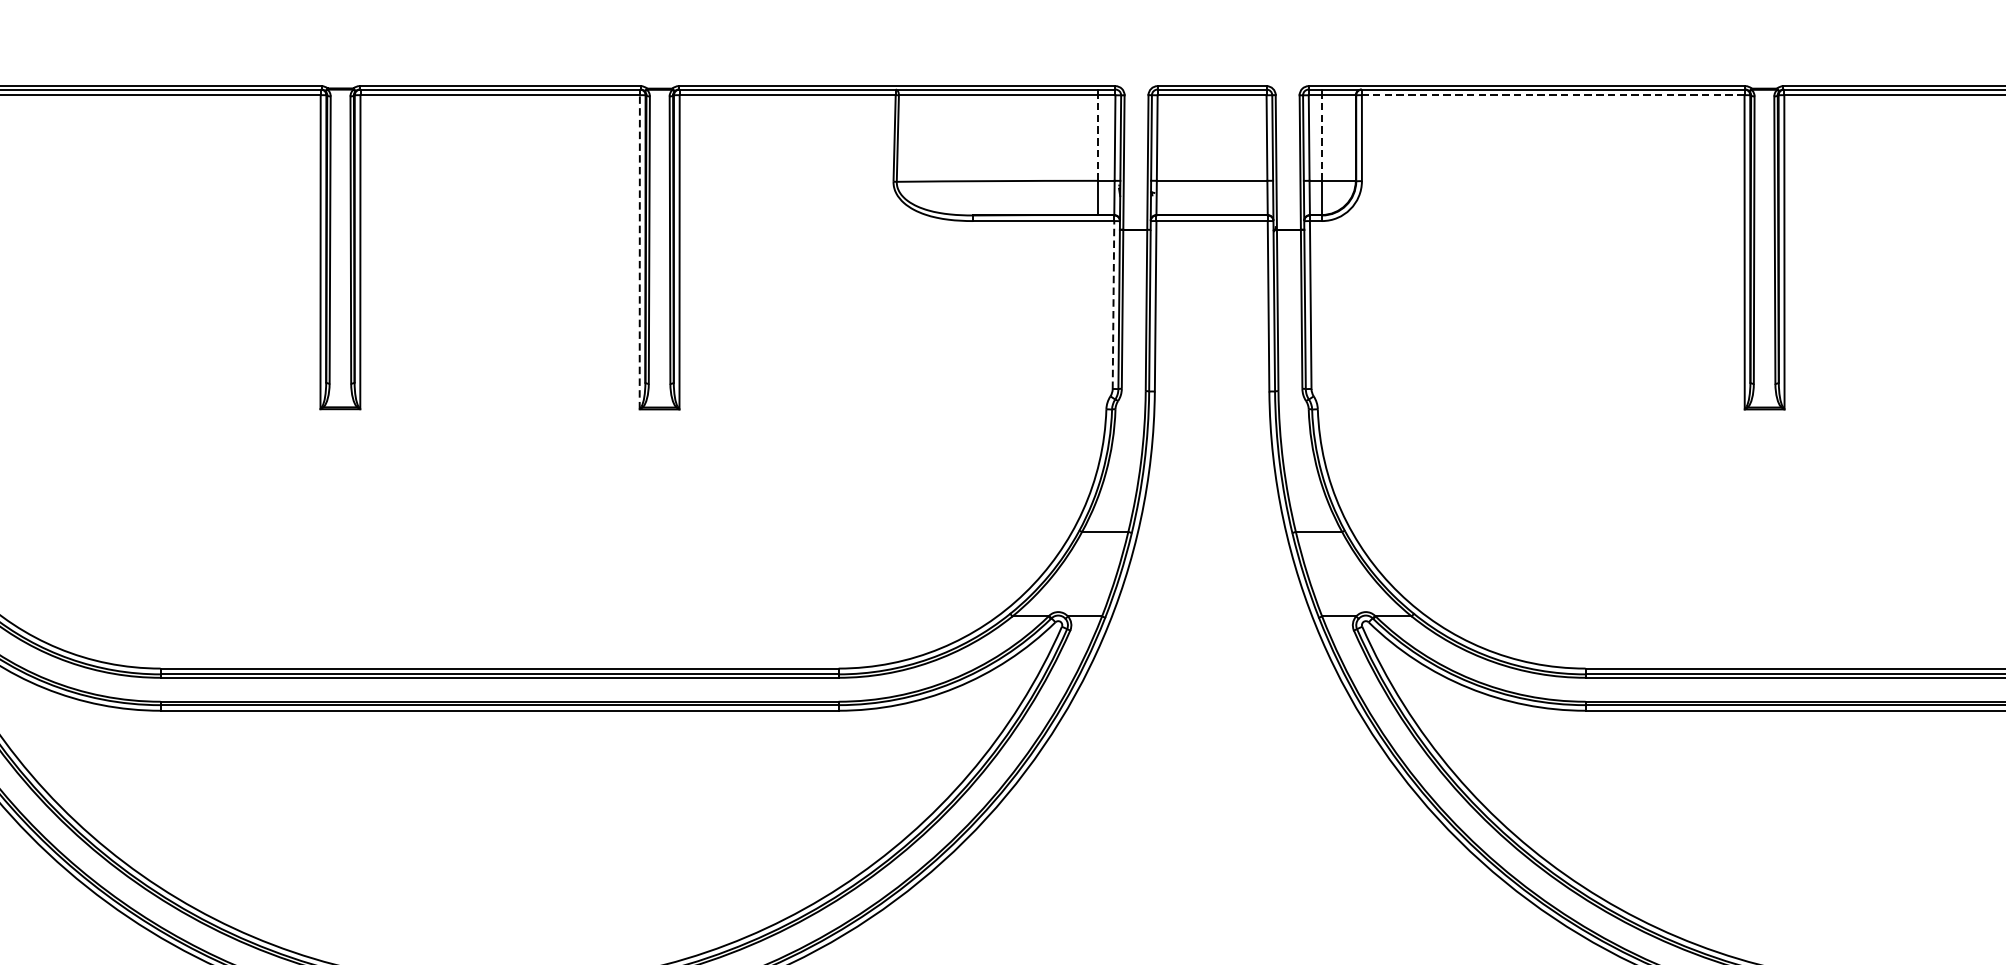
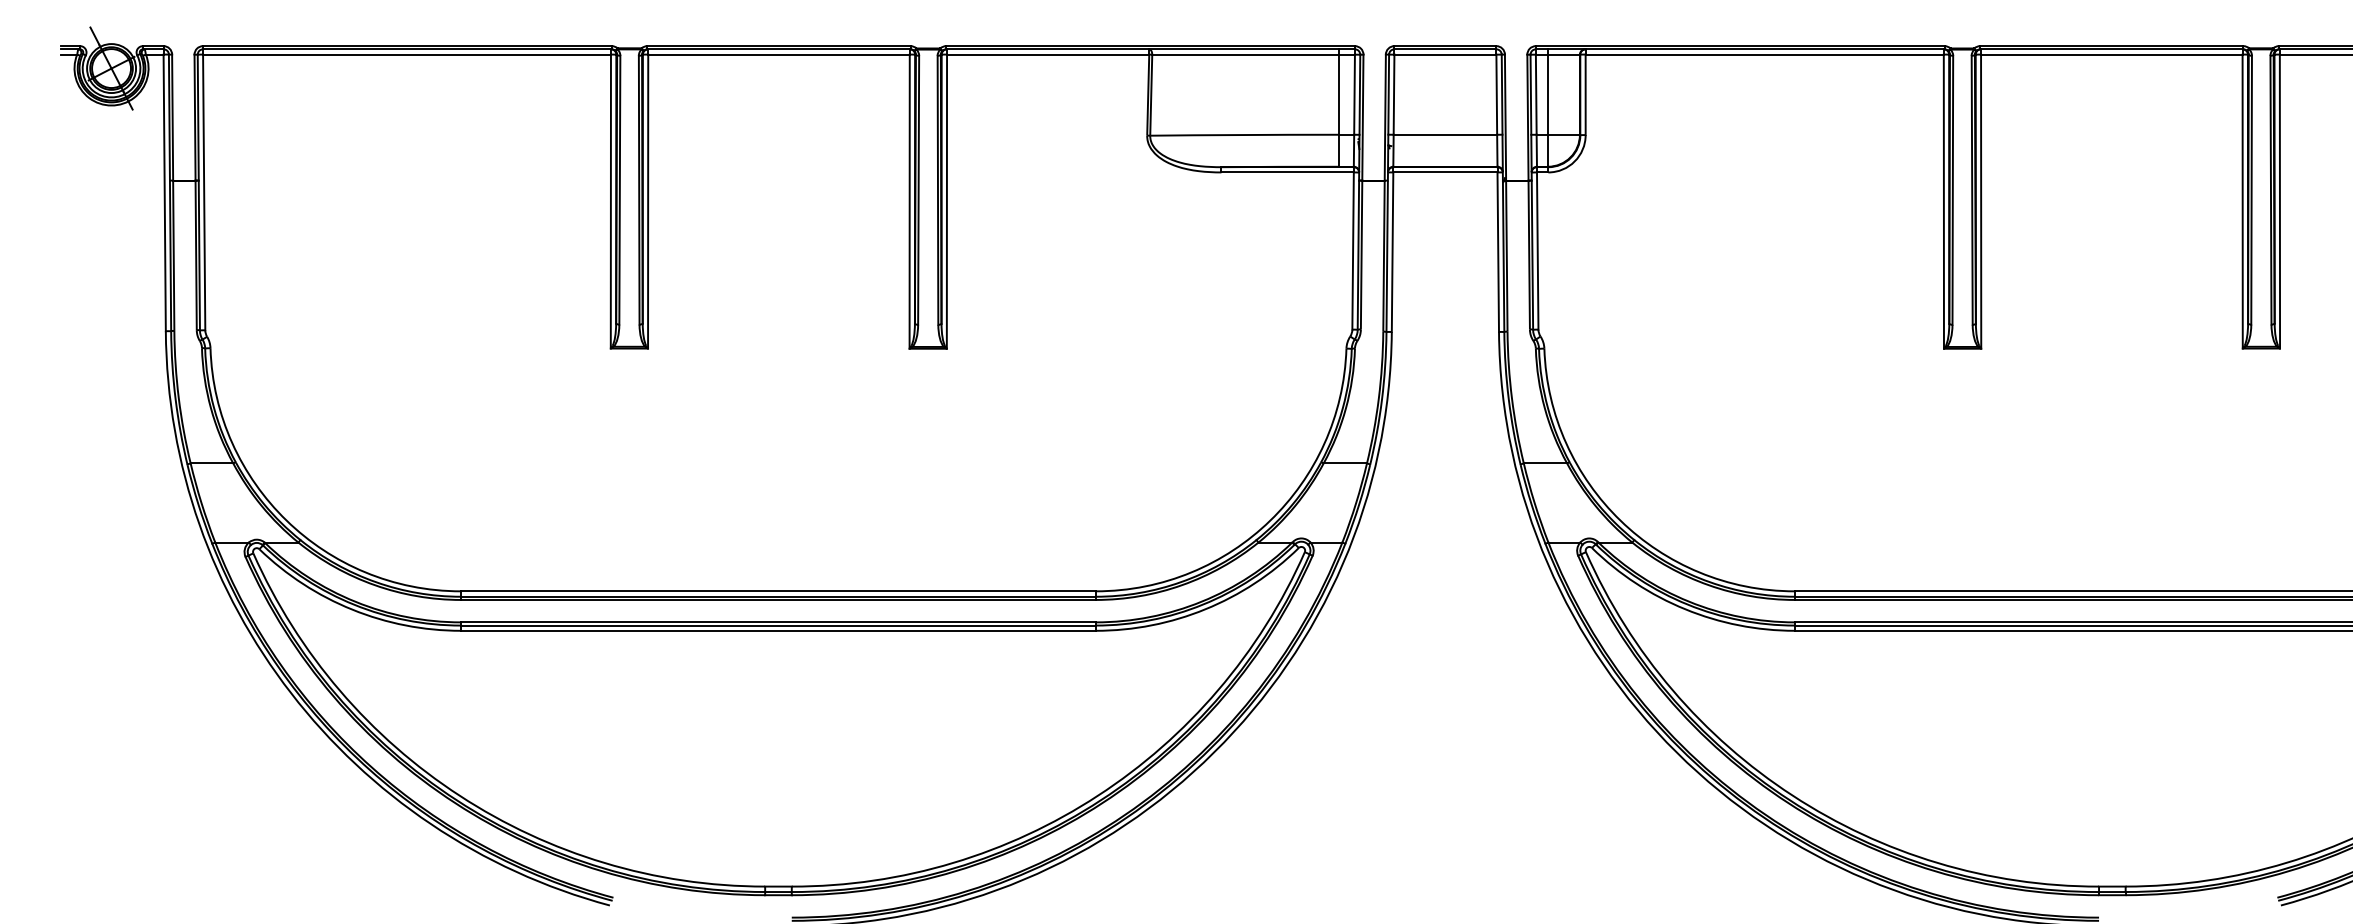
line: (1552, 95) -> (1764, 54), dashed -> solid
line: (1097, 137) -> (1338, 94), dashed -> solid
line: (1321, 137) -> (1547, 94), dashed -> solid
line: (639, 252) -> (909, 201), dashed -> solid
line: (1113, 305) -> (1353, 251), dashed -> solid

